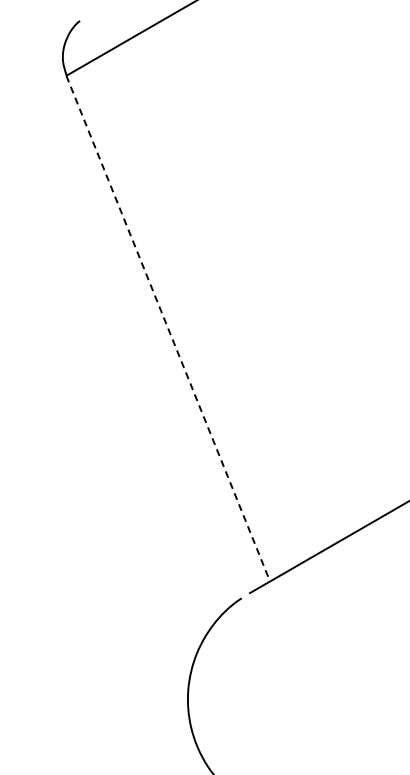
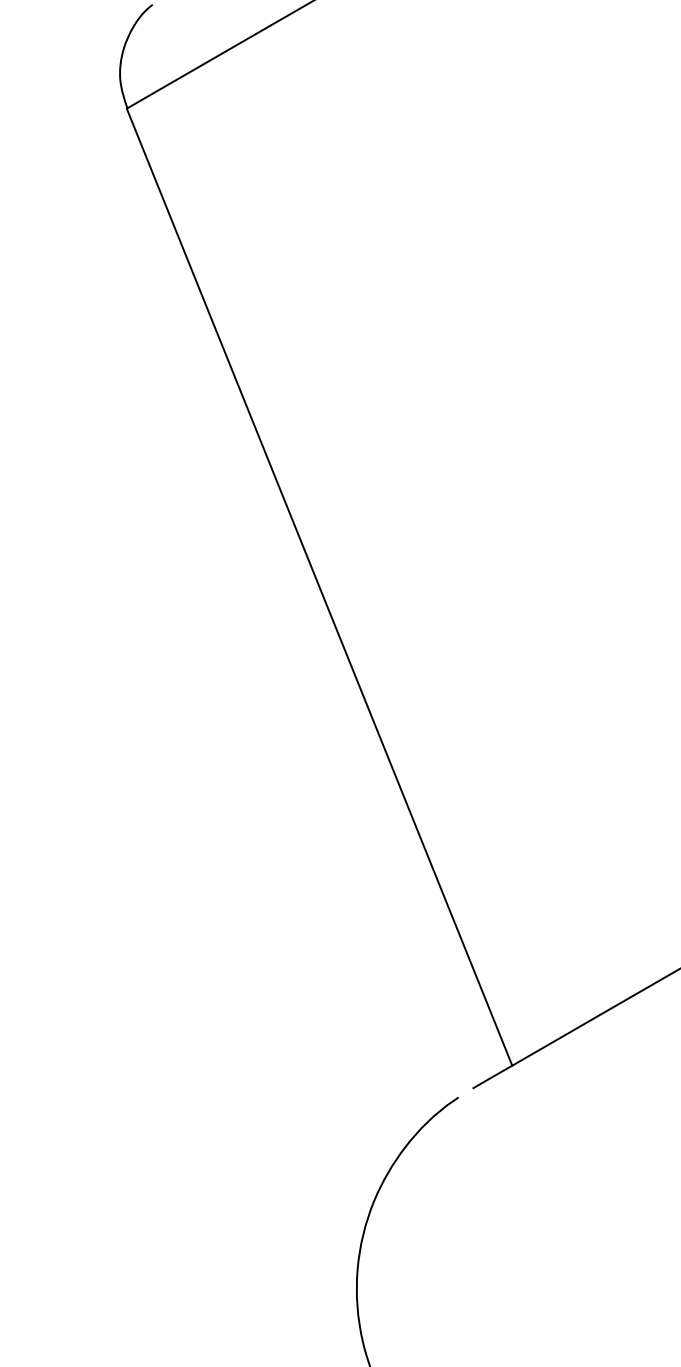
line: (168, 328) -> (320, 586), dashed -> solid

